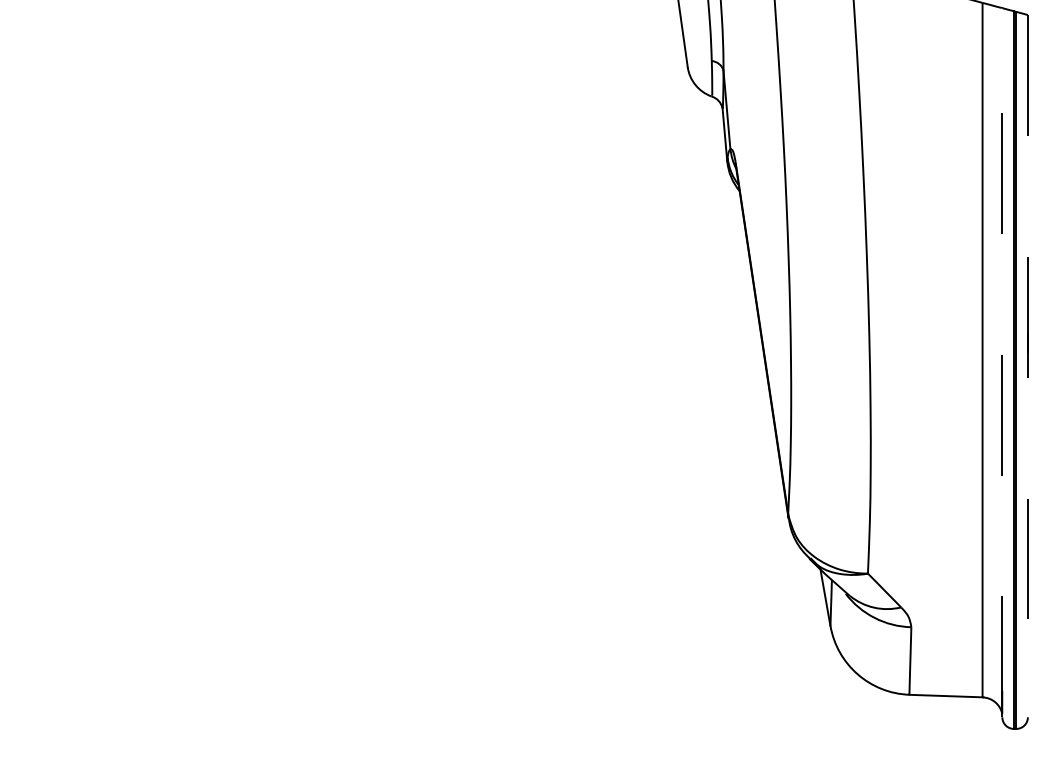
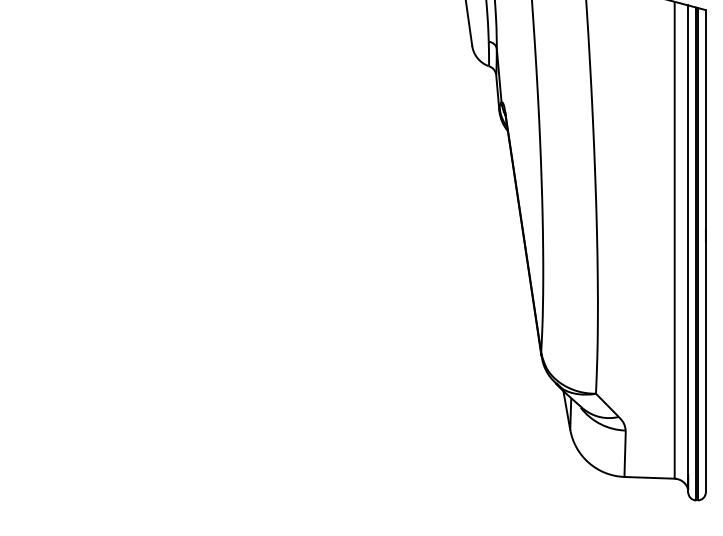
line: (1002, 362) -> (688, 248), dashed -> solid
line: (1027, 366) -> (705, 251), dashed -> solid

